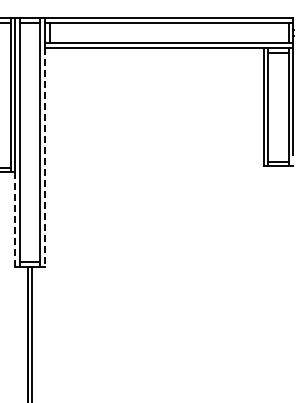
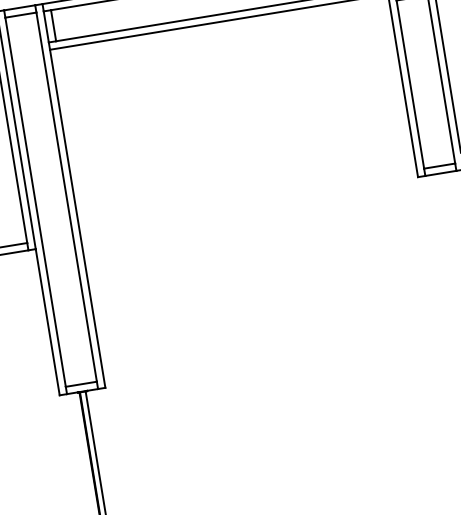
line: (44, 157) -> (77, 218), dashed -> solid
line: (15, 220) -> (48, 323), dashed -> solid

